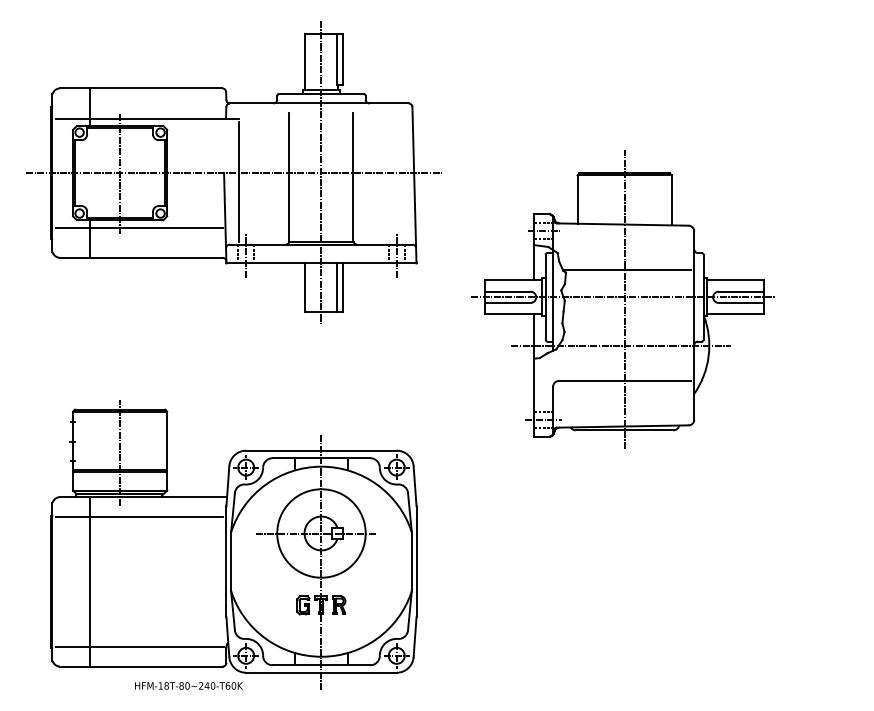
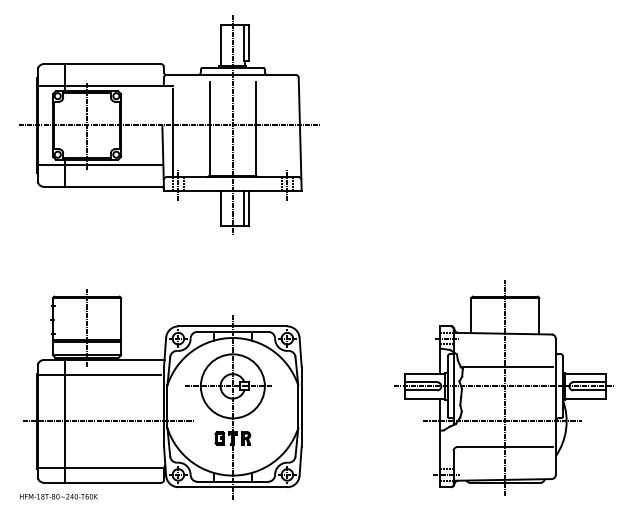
part: (622, 298) -> (503, 387), moved
line: (149, 582) -> (108, 421), added
text: (188, 685) -> (58, 496), moved

